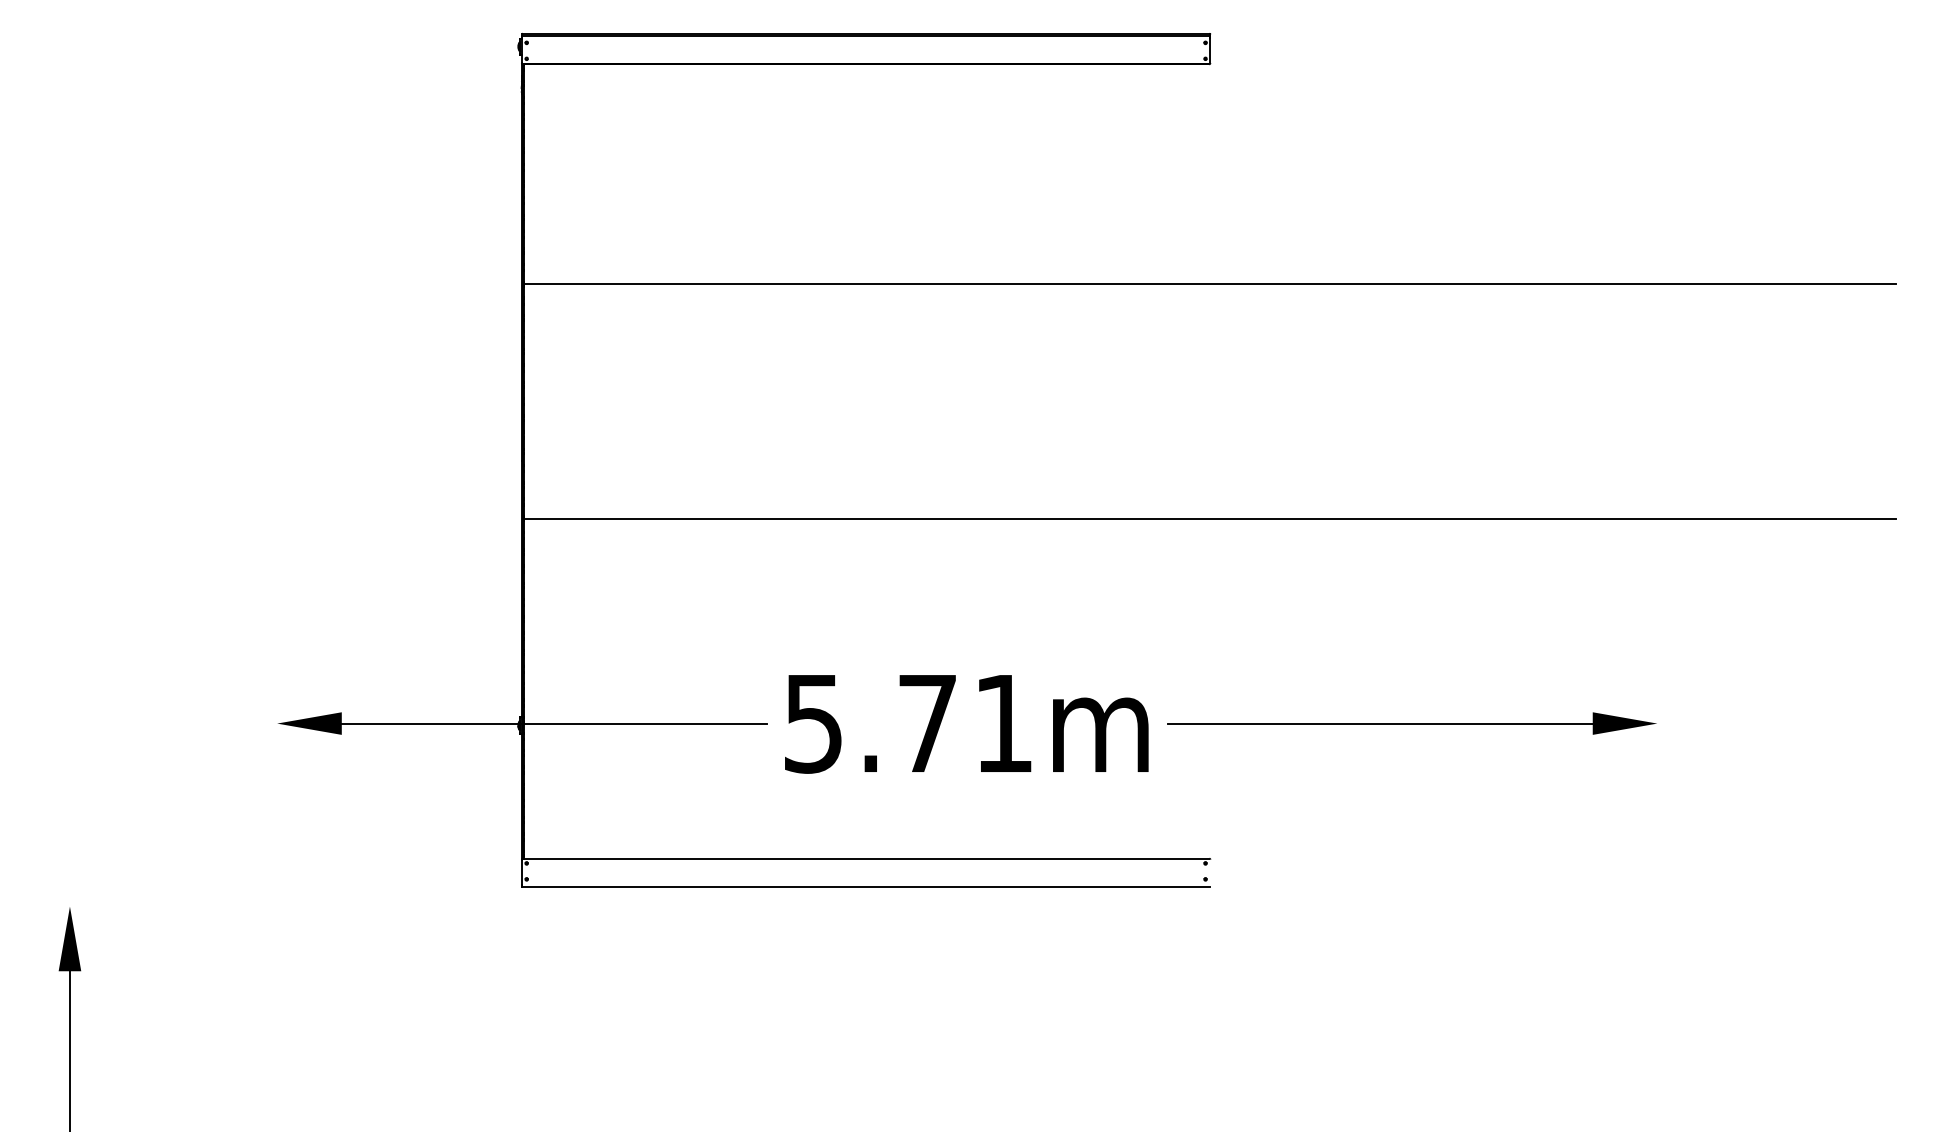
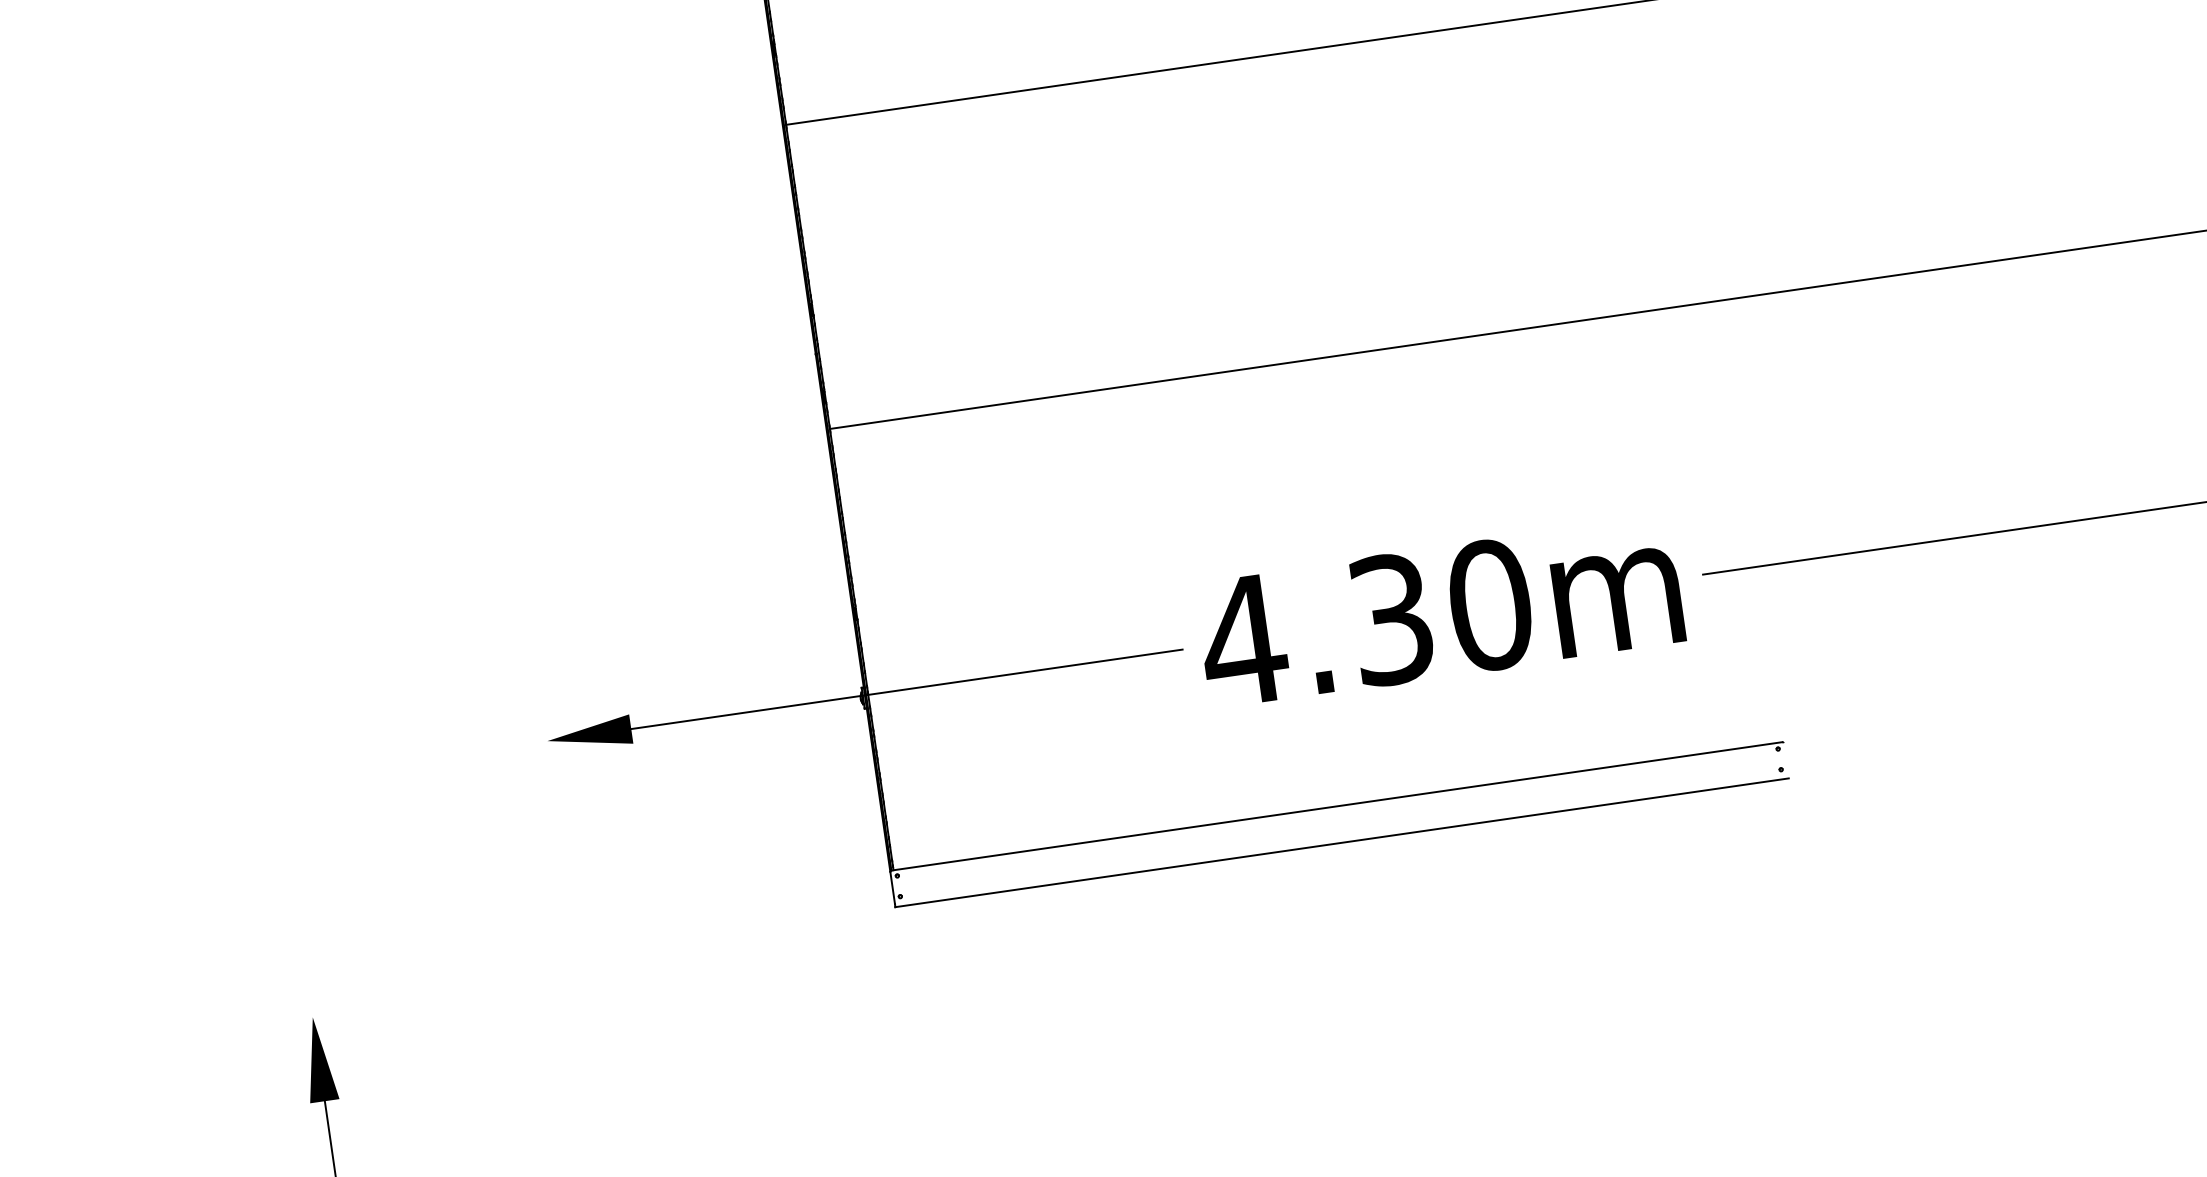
text: (907, 723) -> (1365, 623), 5.71m -> 4.30m

